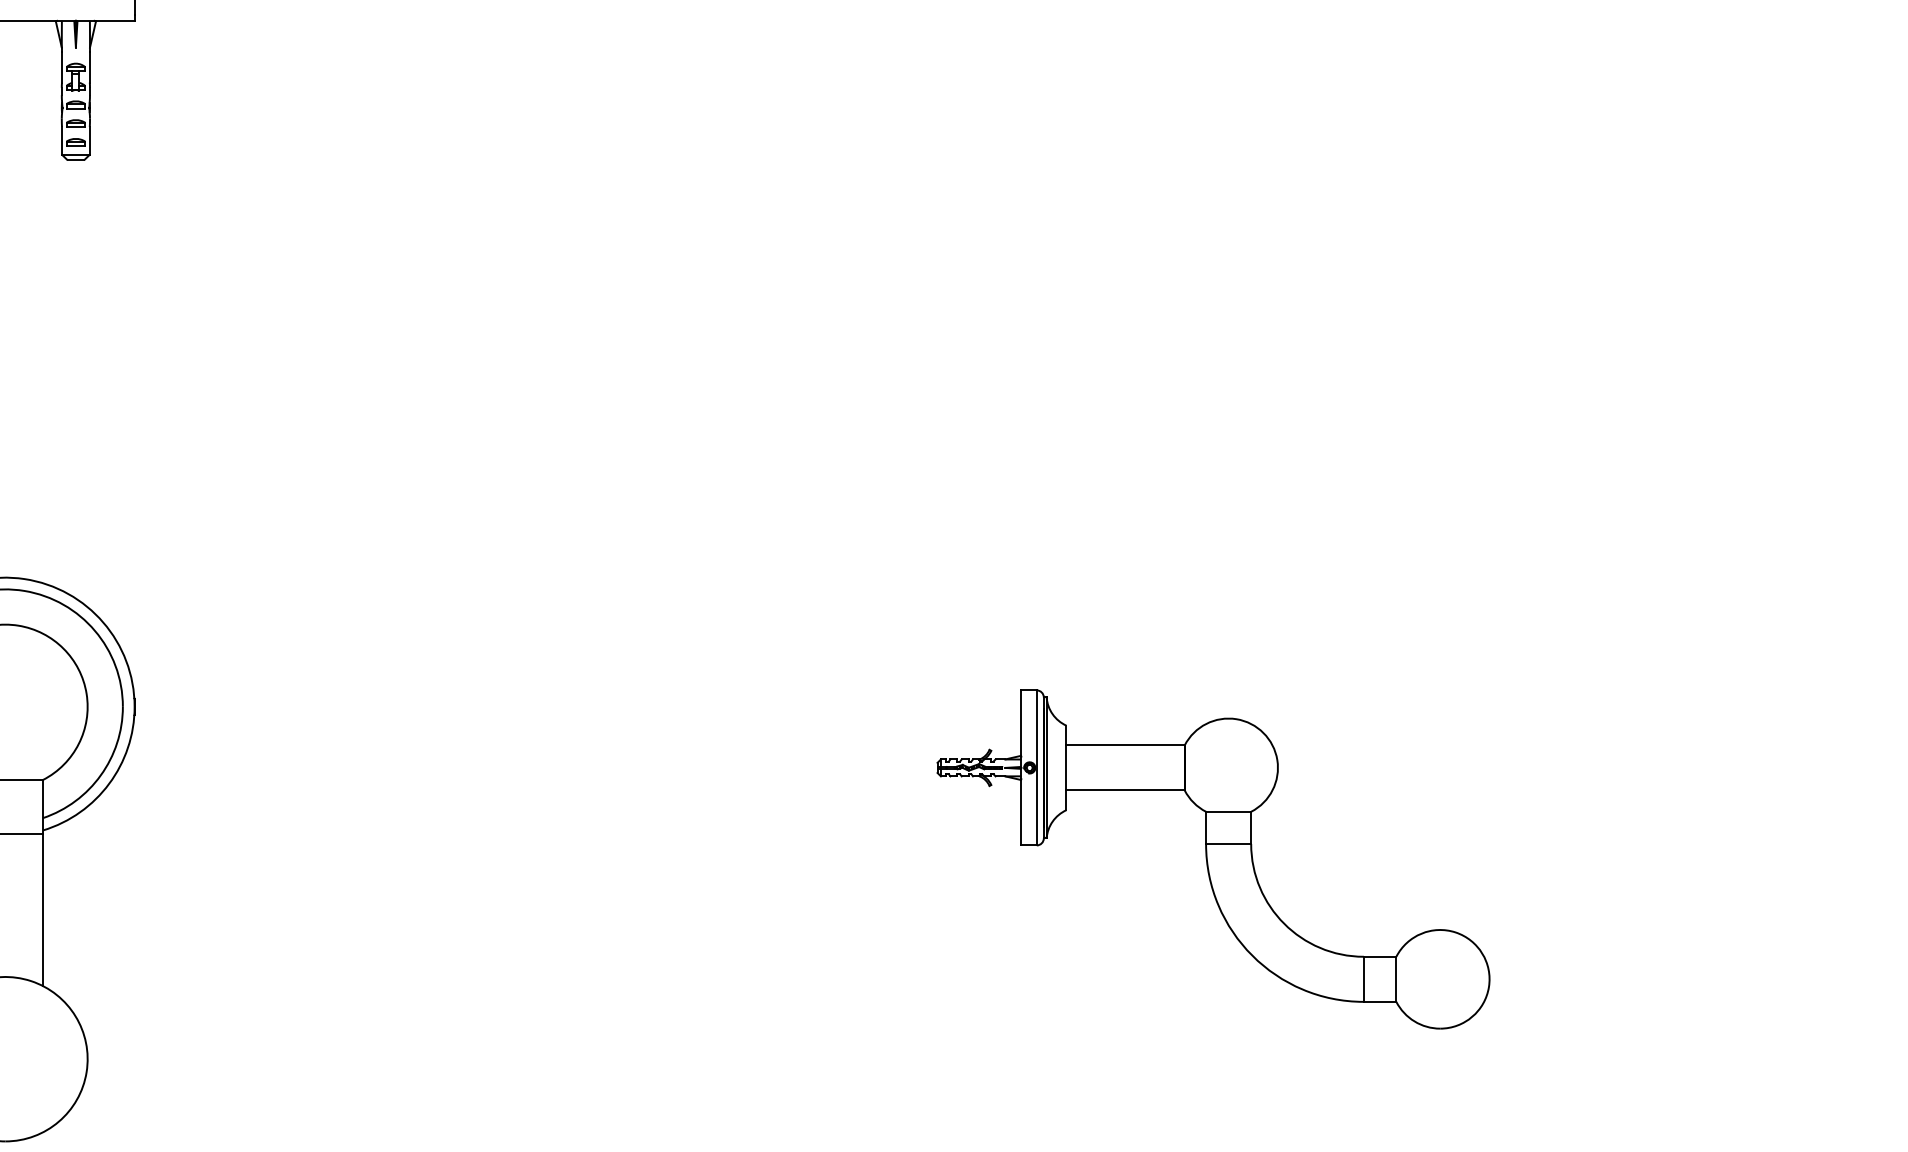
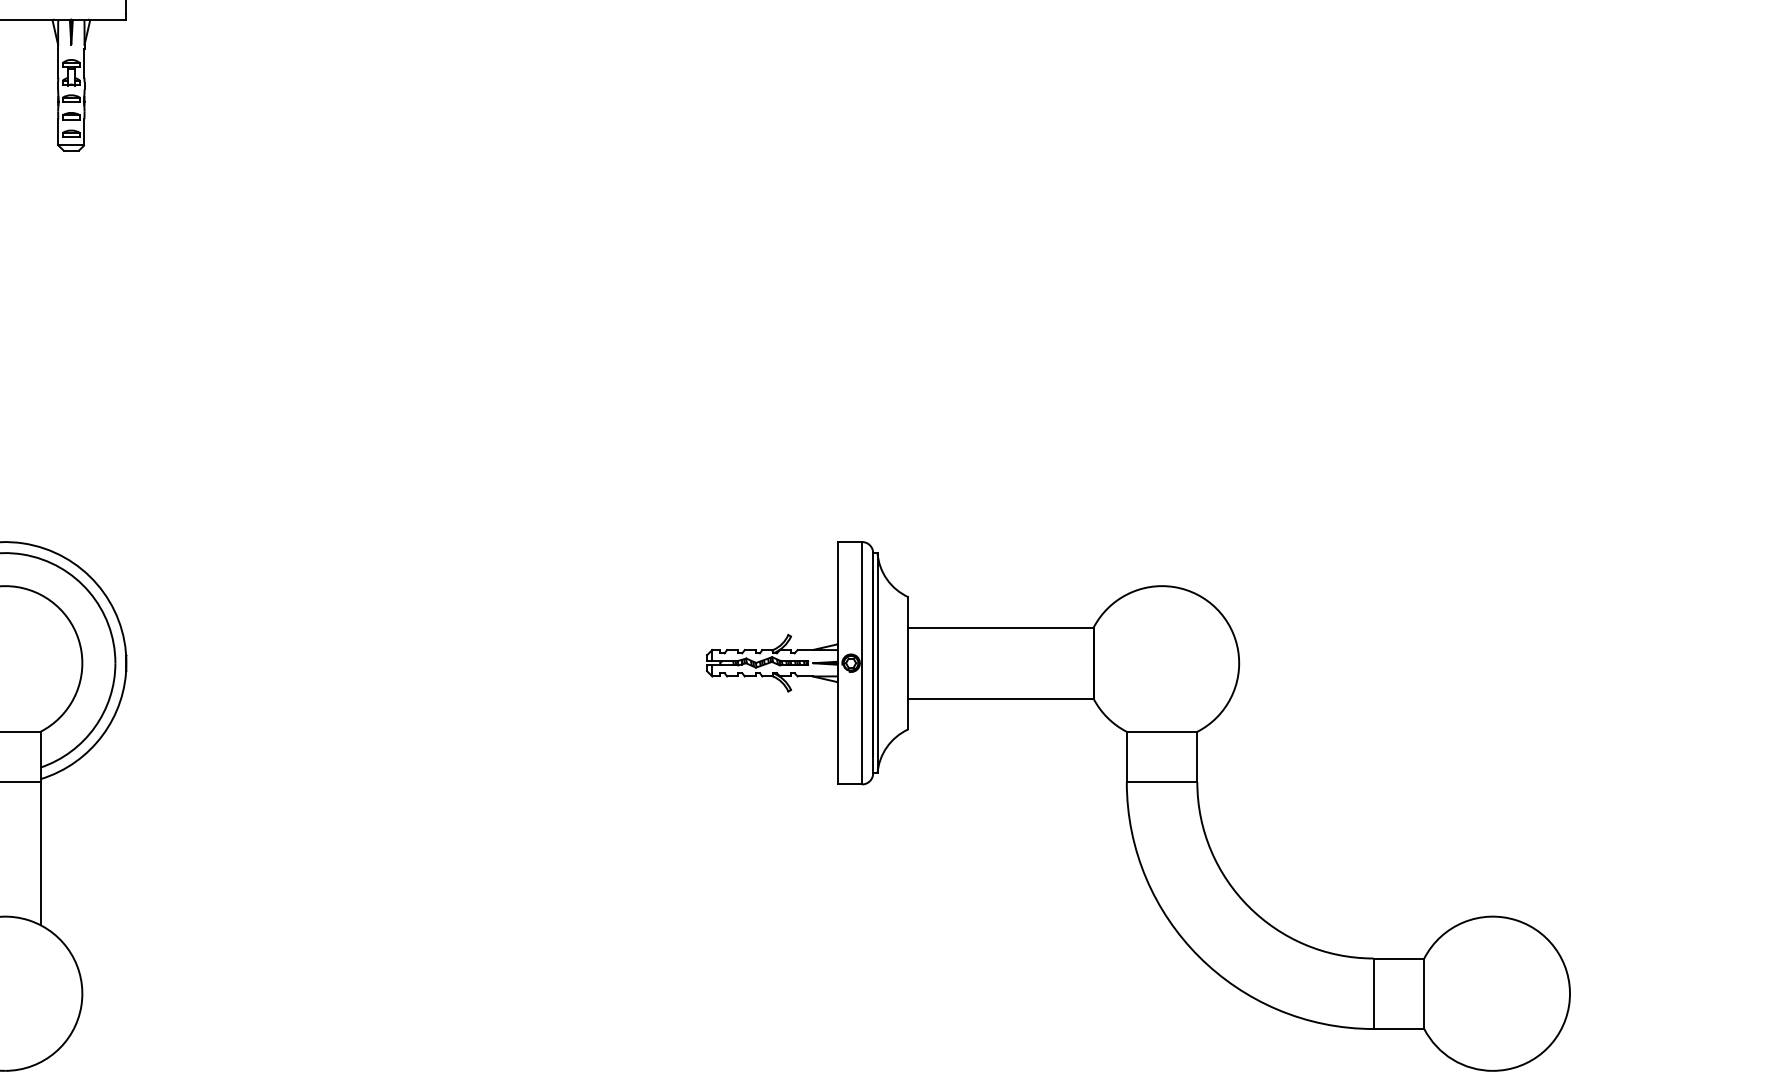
part: (1213, 859) -> (1138, 806), size x1.67

